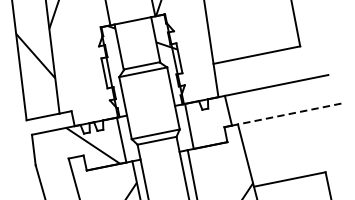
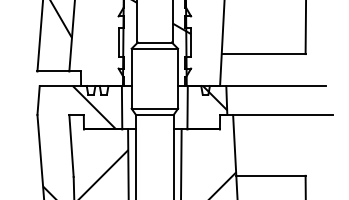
hatch: (215, 110) -> (214, 97), added
line: (288, 113) -> (282, 114), dashed -> solid

